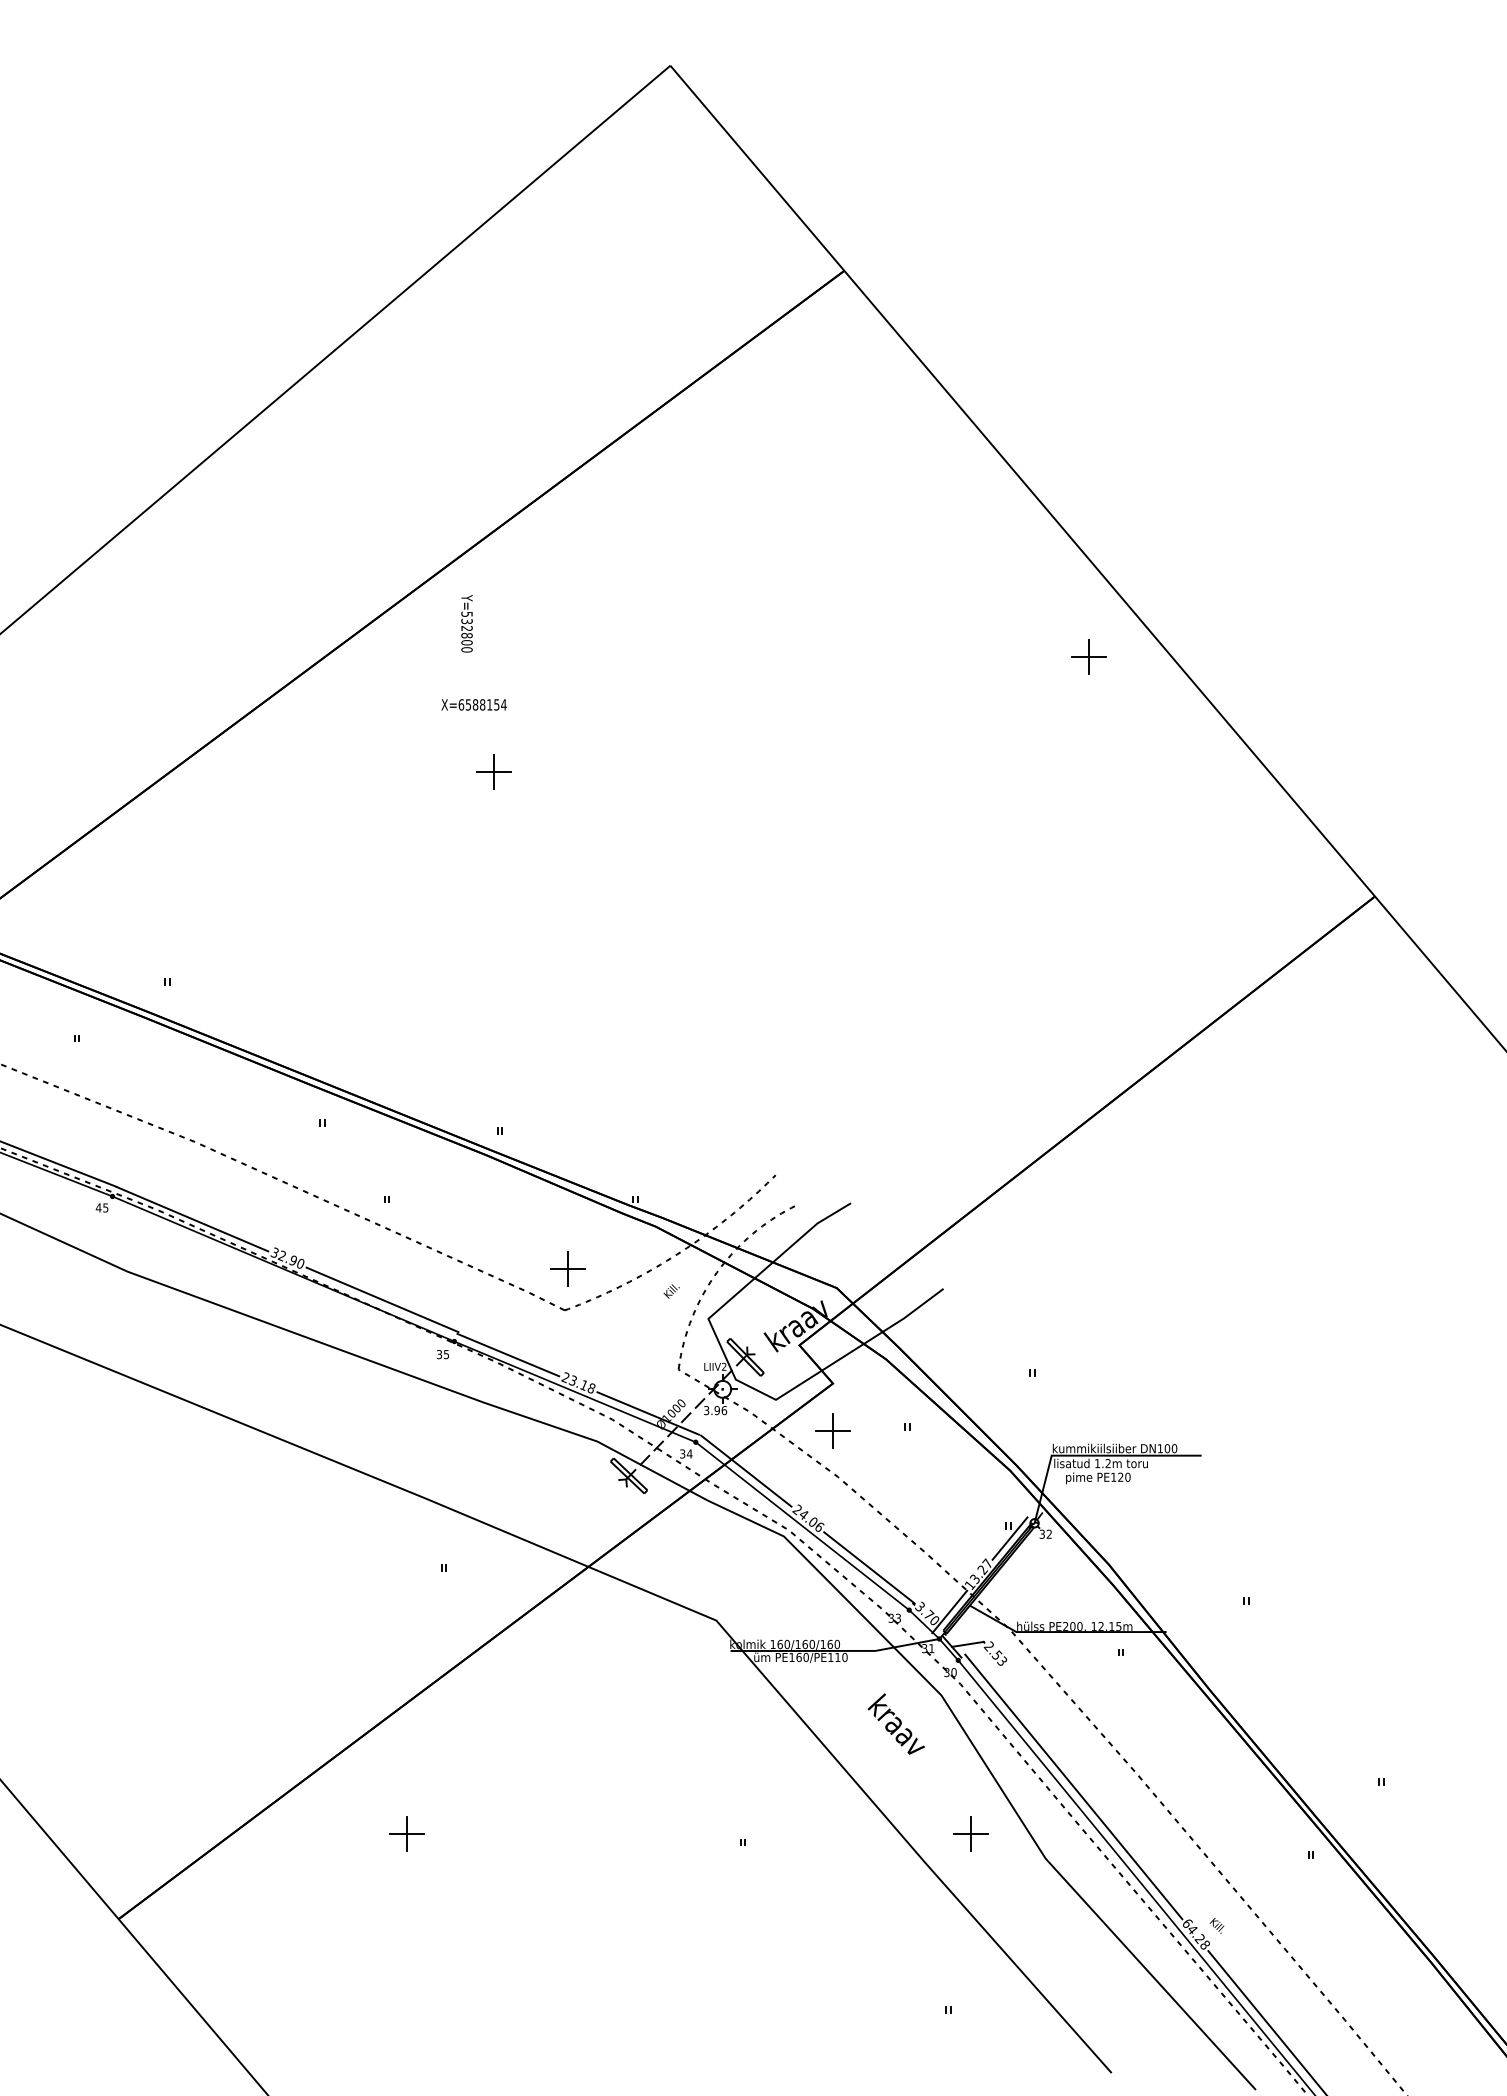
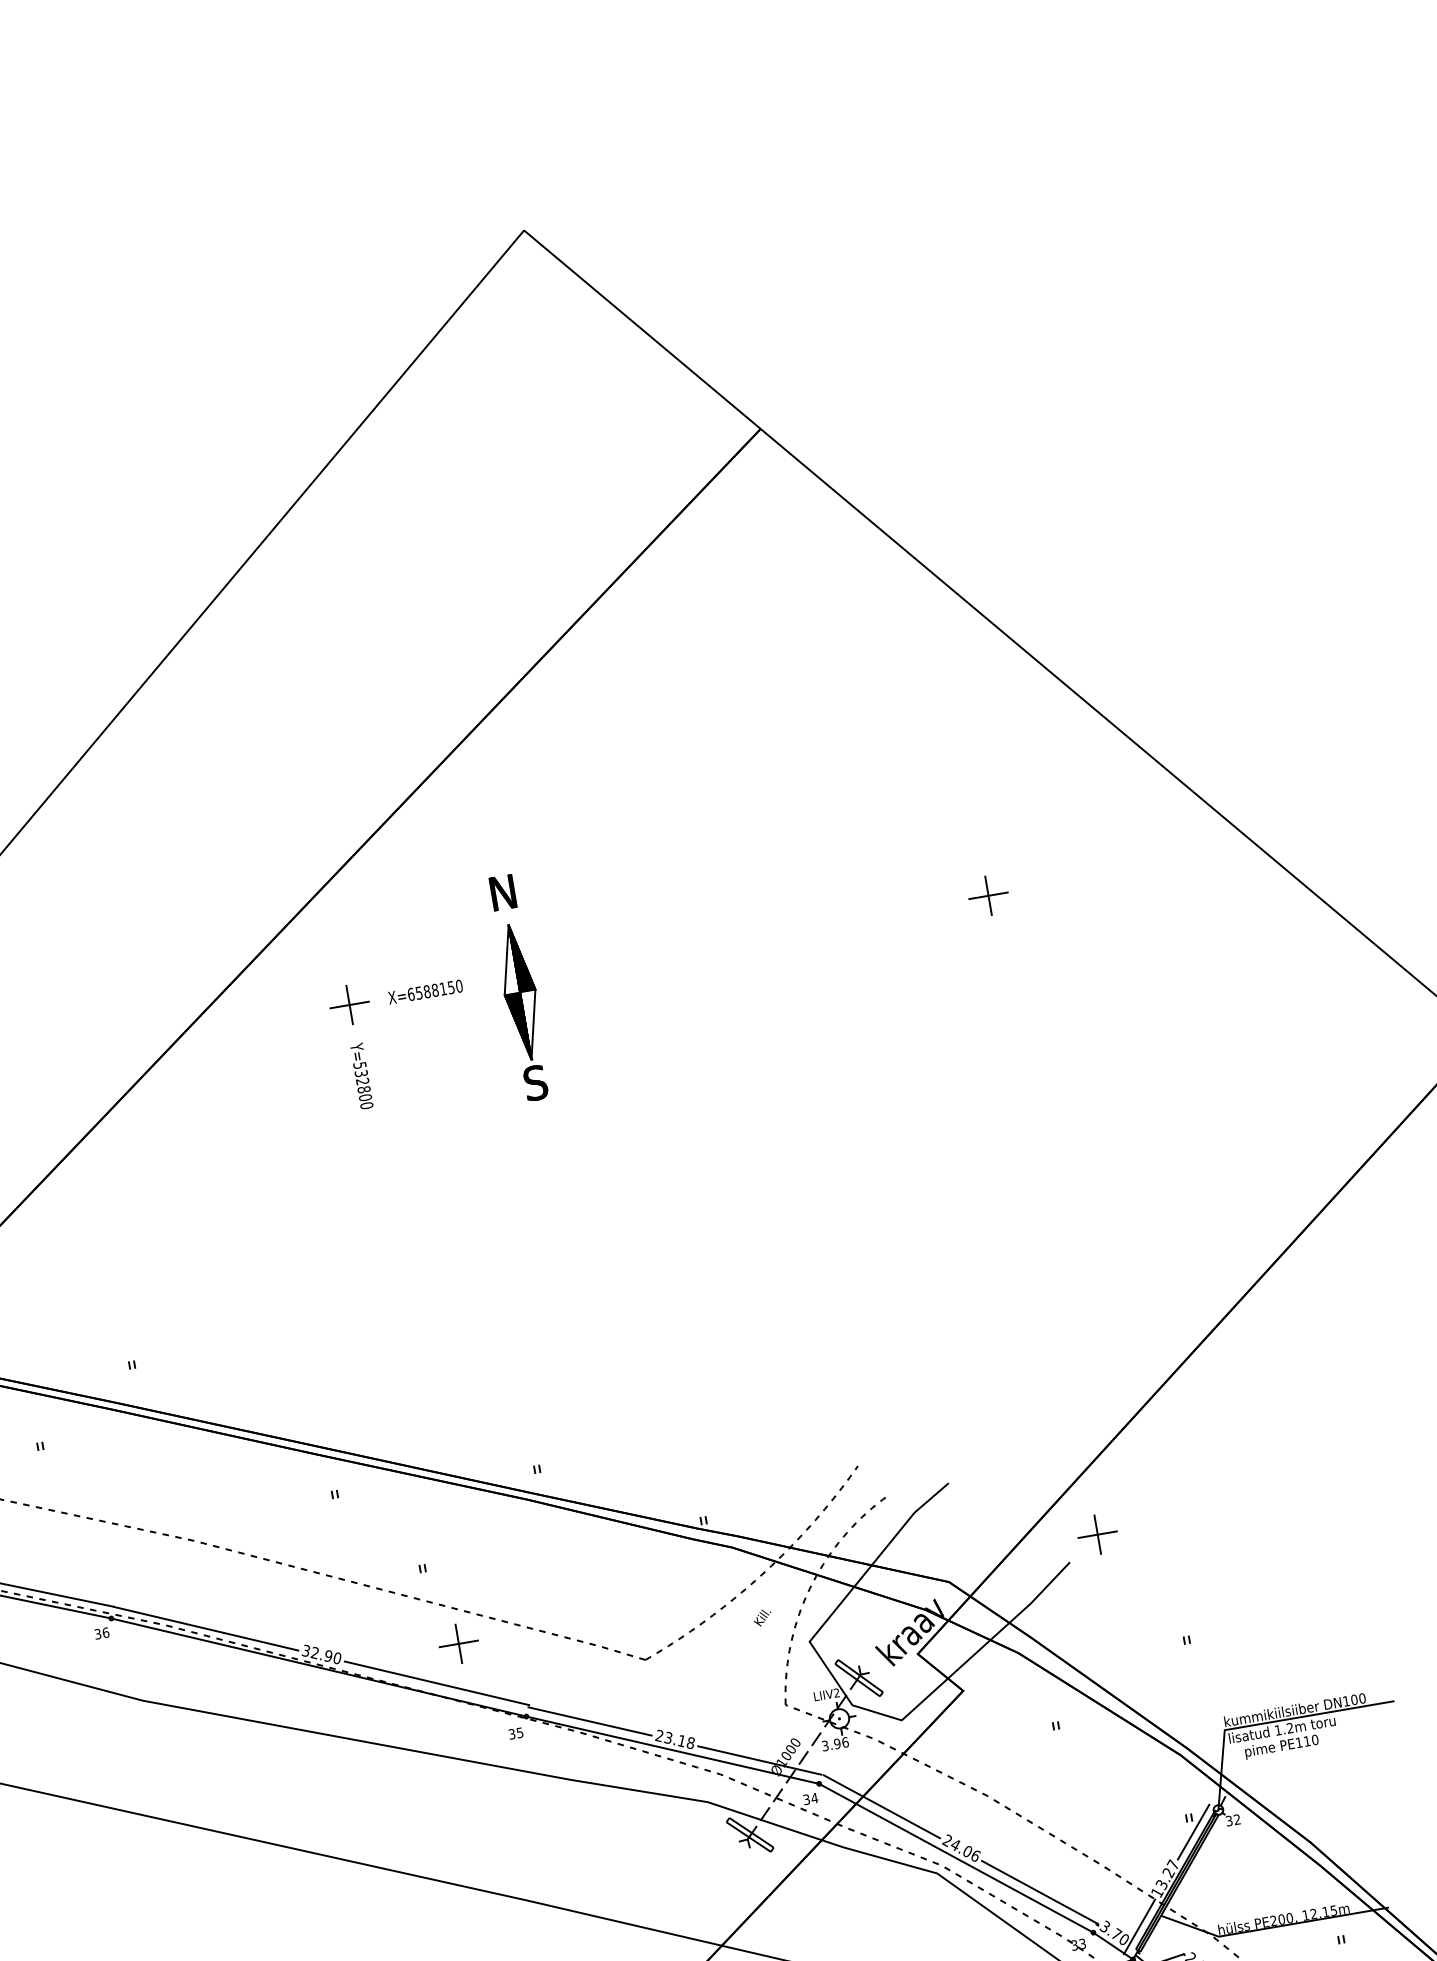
text: (466, 623) -> (361, 1075), moved
part: (1088, 656) -> (987, 895), moved
text: (503, 704) -> (458, 985), X=6588154 -> X=6588150
part: (554, 715) -> (518, 988), added
part: (493, 771) -> (348, 1004), moved
text: (101, 1207) -> (101, 1633), 45 -> 36
part: (567, 1268) -> (458, 1643), moved
part: (832, 1430) -> (1096, 1534), moved
text: (1120, 1476) -> (1306, 1740), PE120 -> PE110

